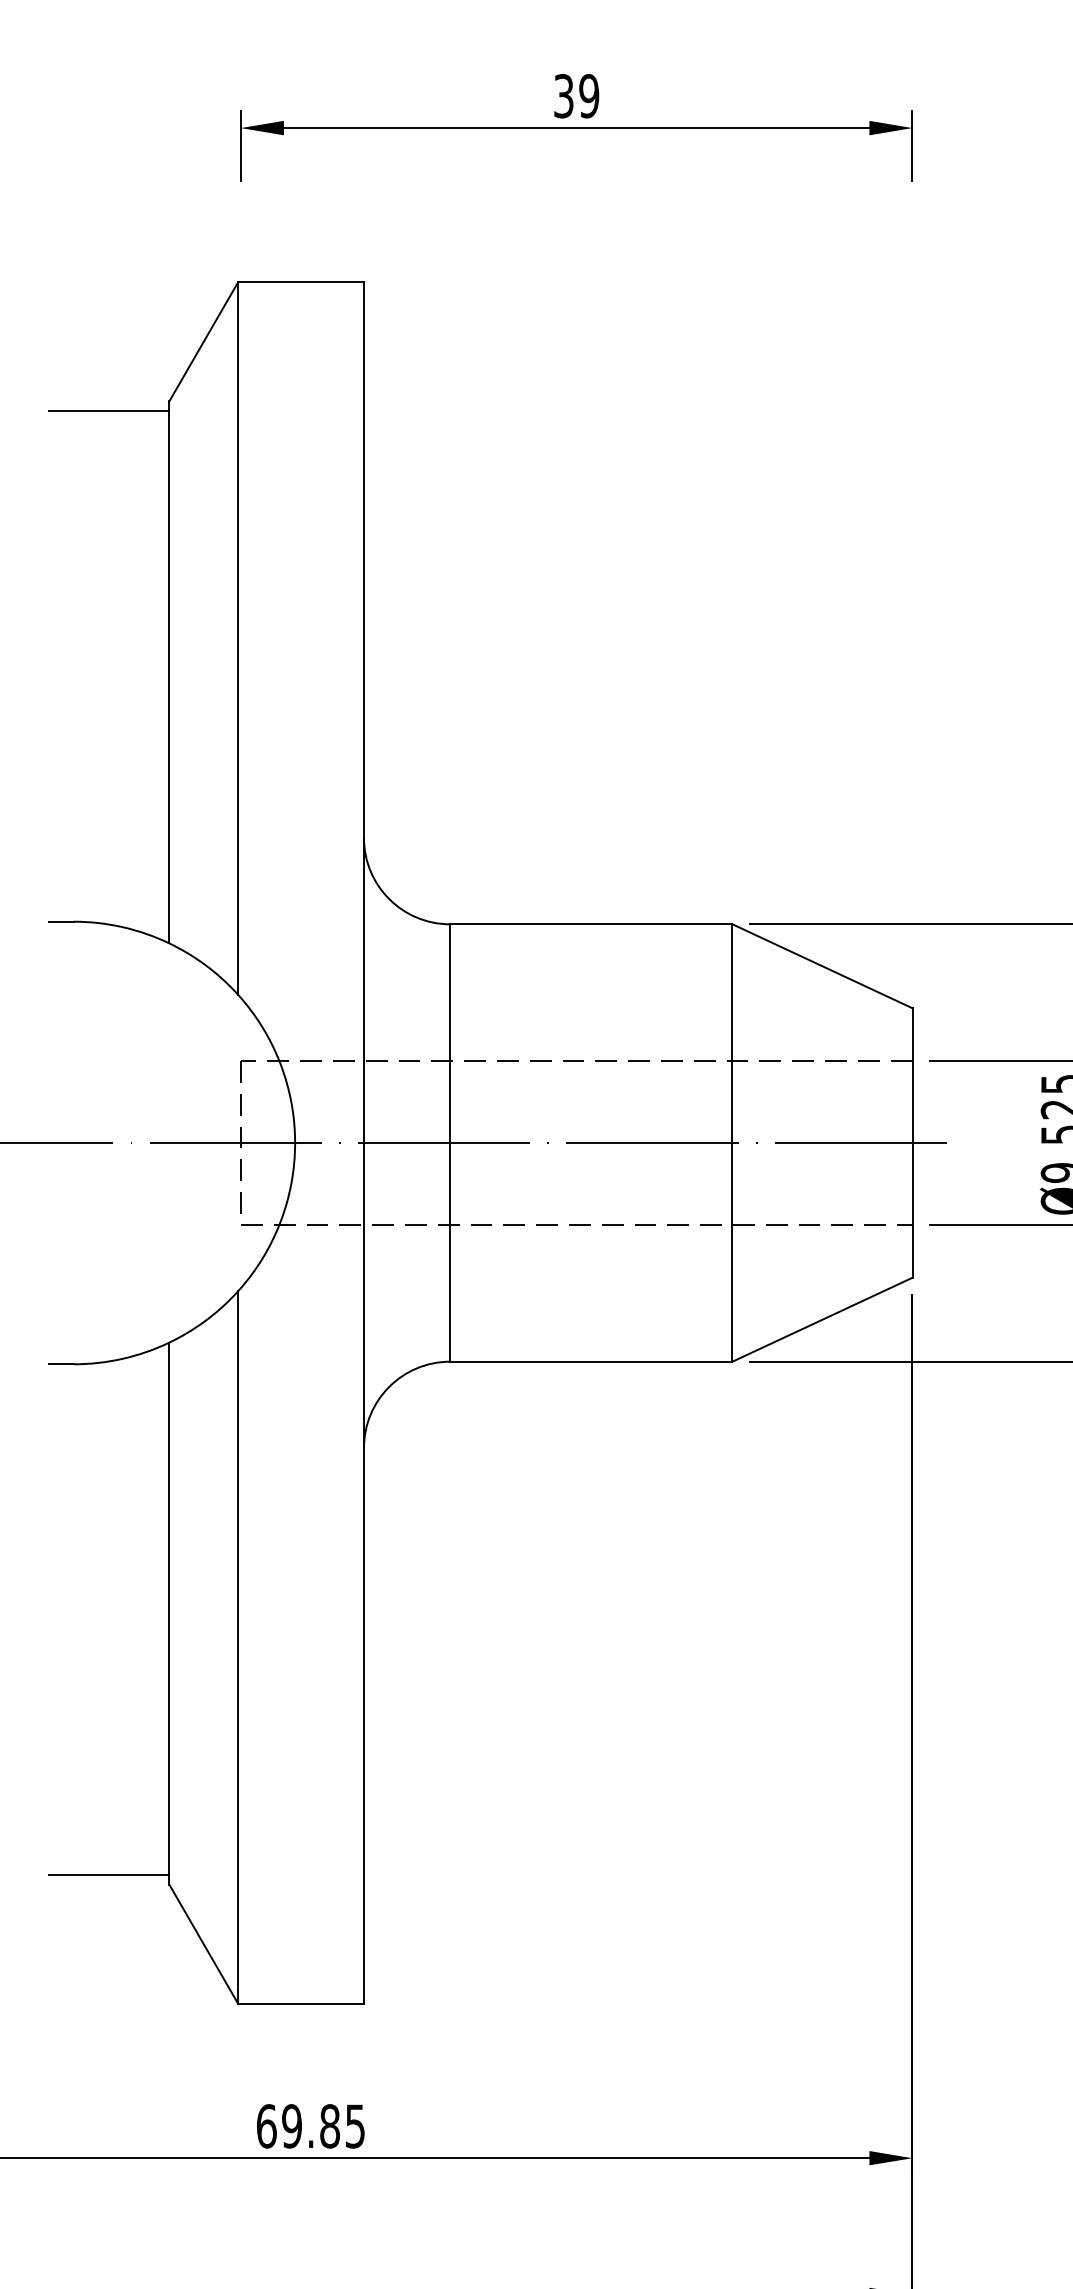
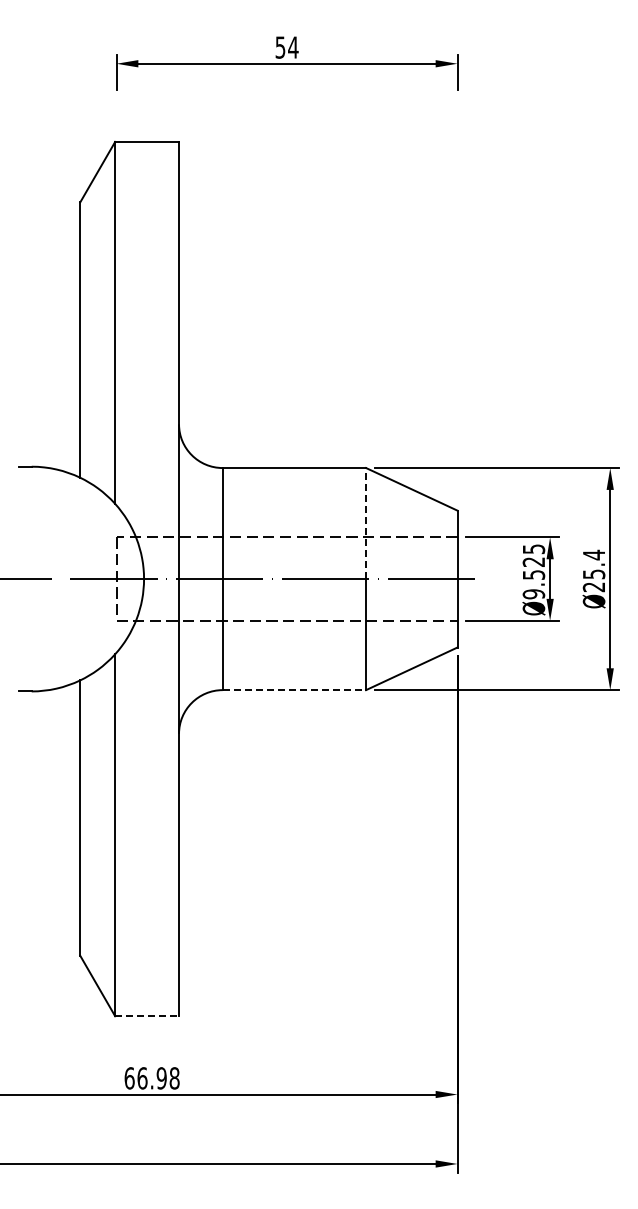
text: (577, 96) -> (287, 47), 39 -> 54
line: (108, 411) -> (49, 207), removed
line: (733, 1033) -> (366, 523), solid -> dashed
line: (591, 1362) -> (294, 690), solid -> dashed
line: (108, 1874) -> (49, 950), removed
line: (301, 2004) -> (147, 1016), solid -> dashed
text: (323, 2126) -> (158, 1078), 69.85 -> 66.98

